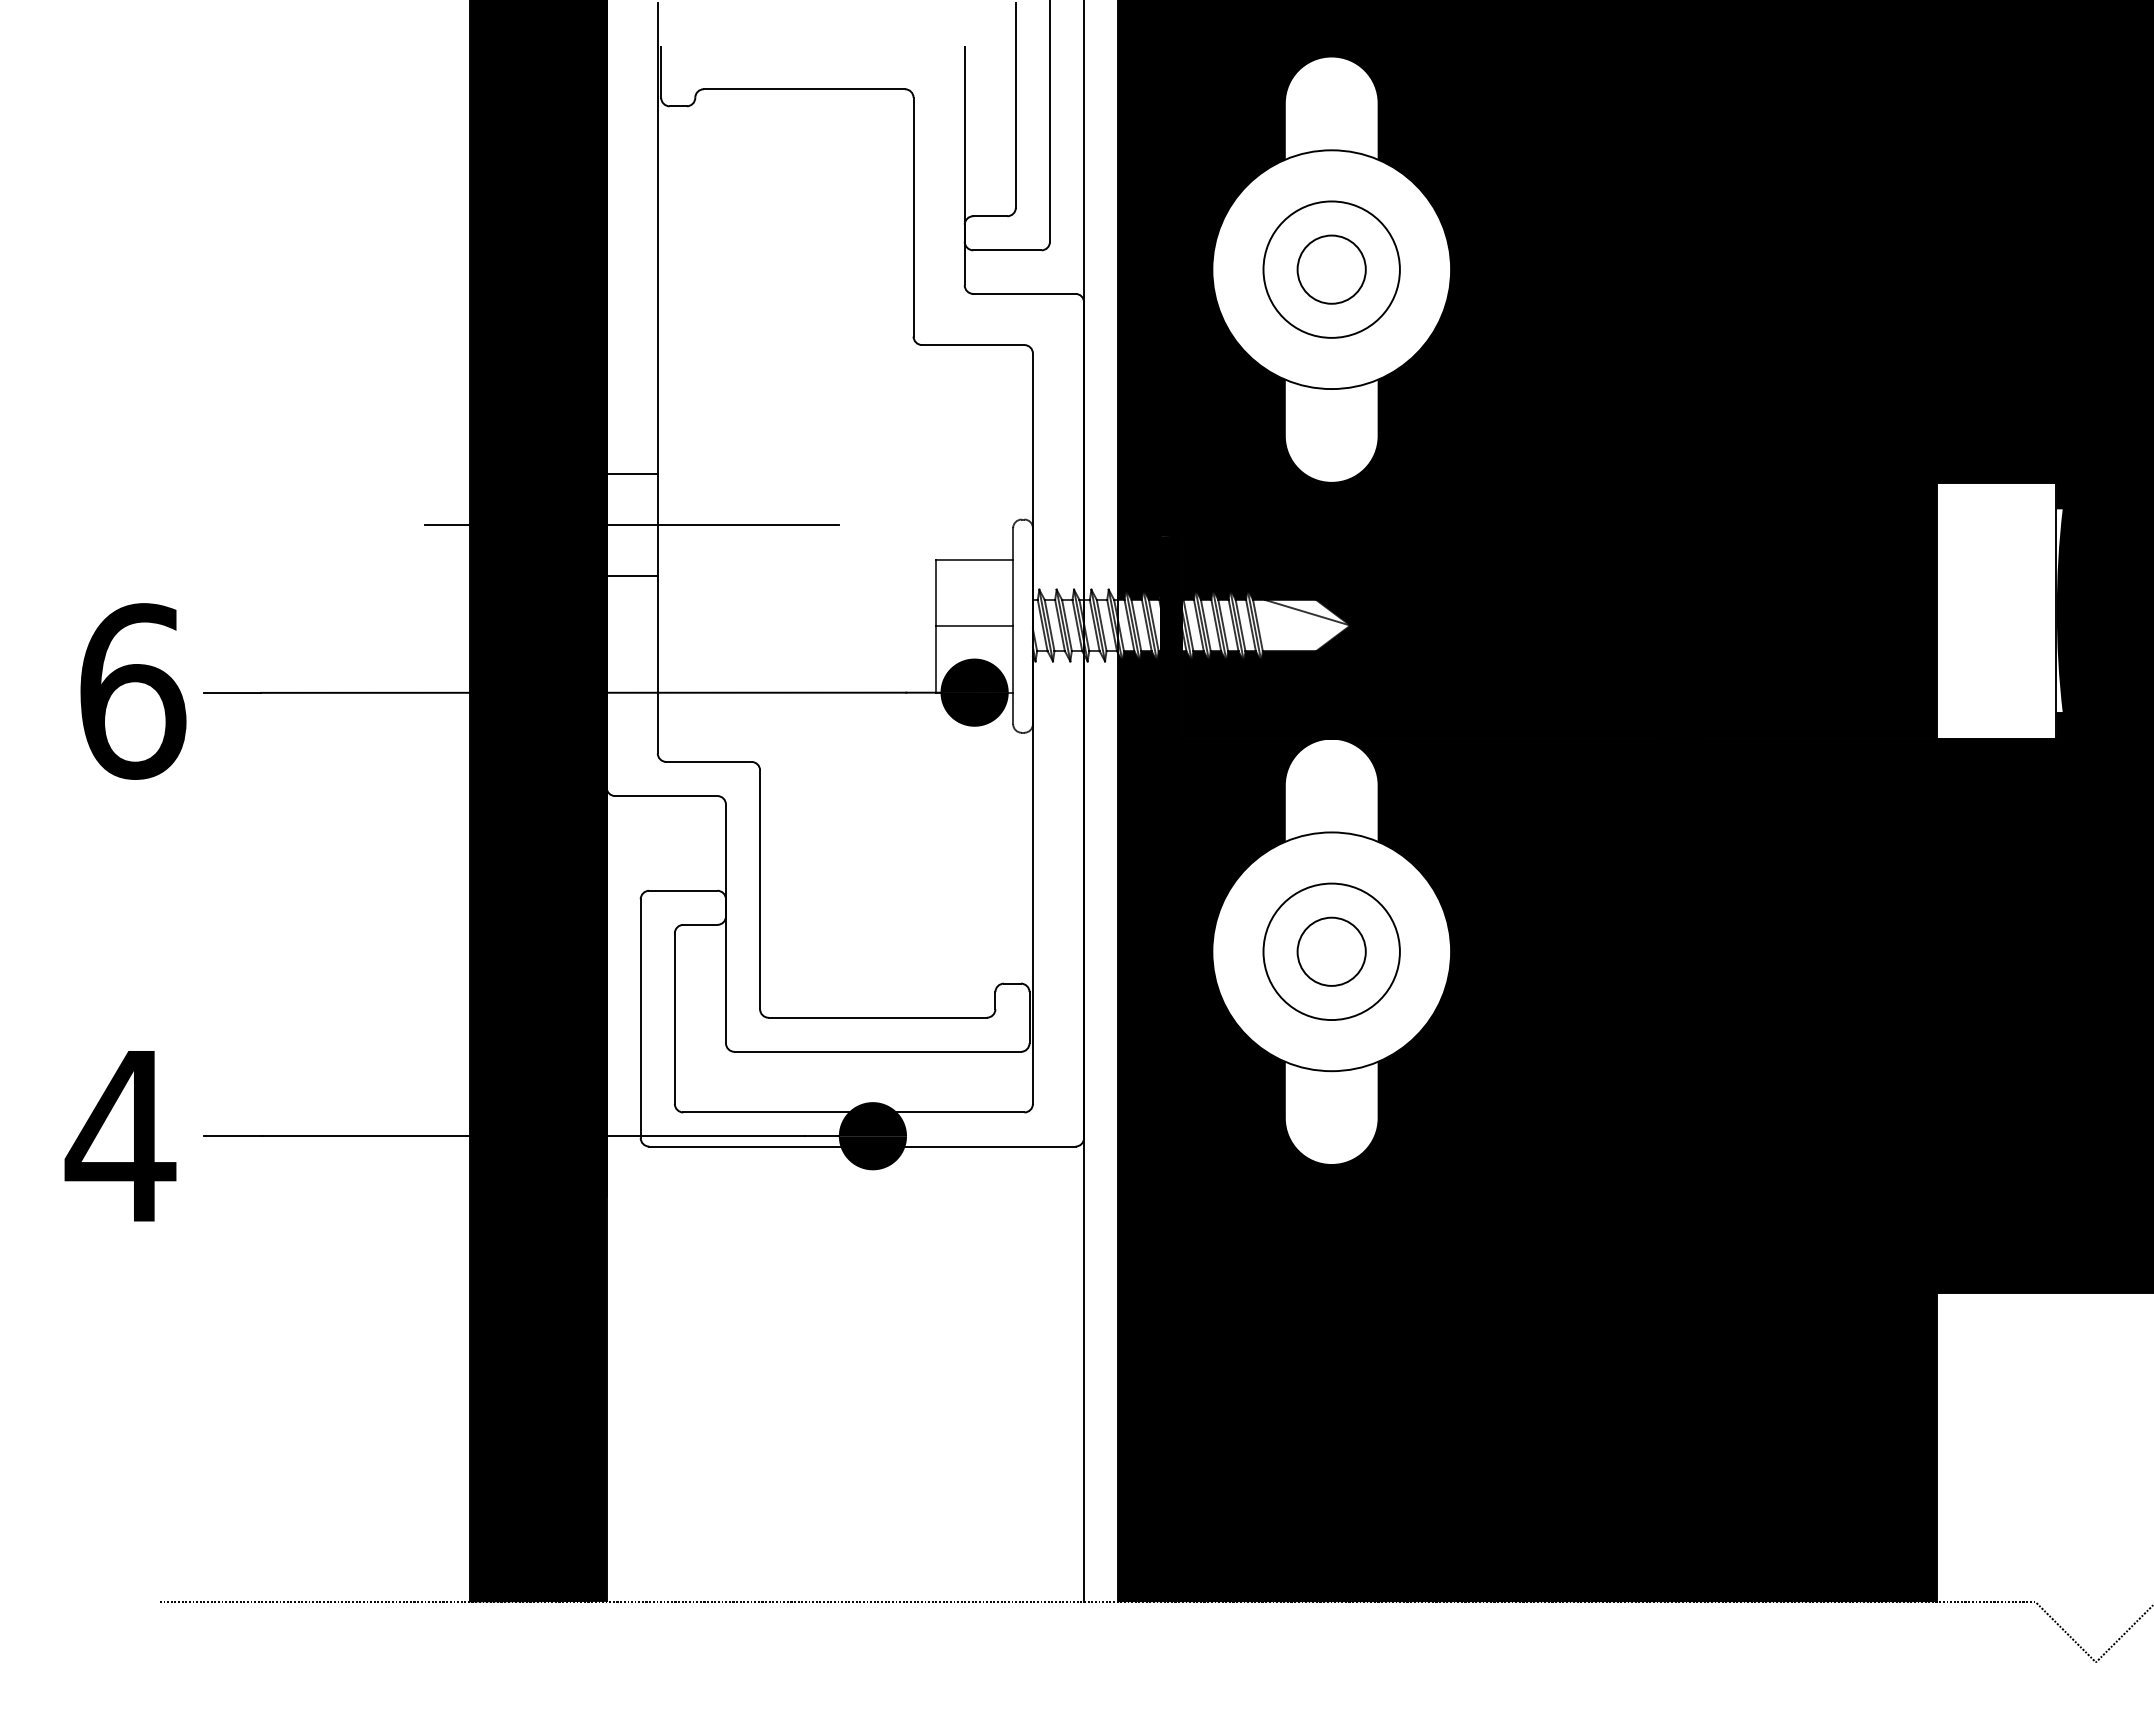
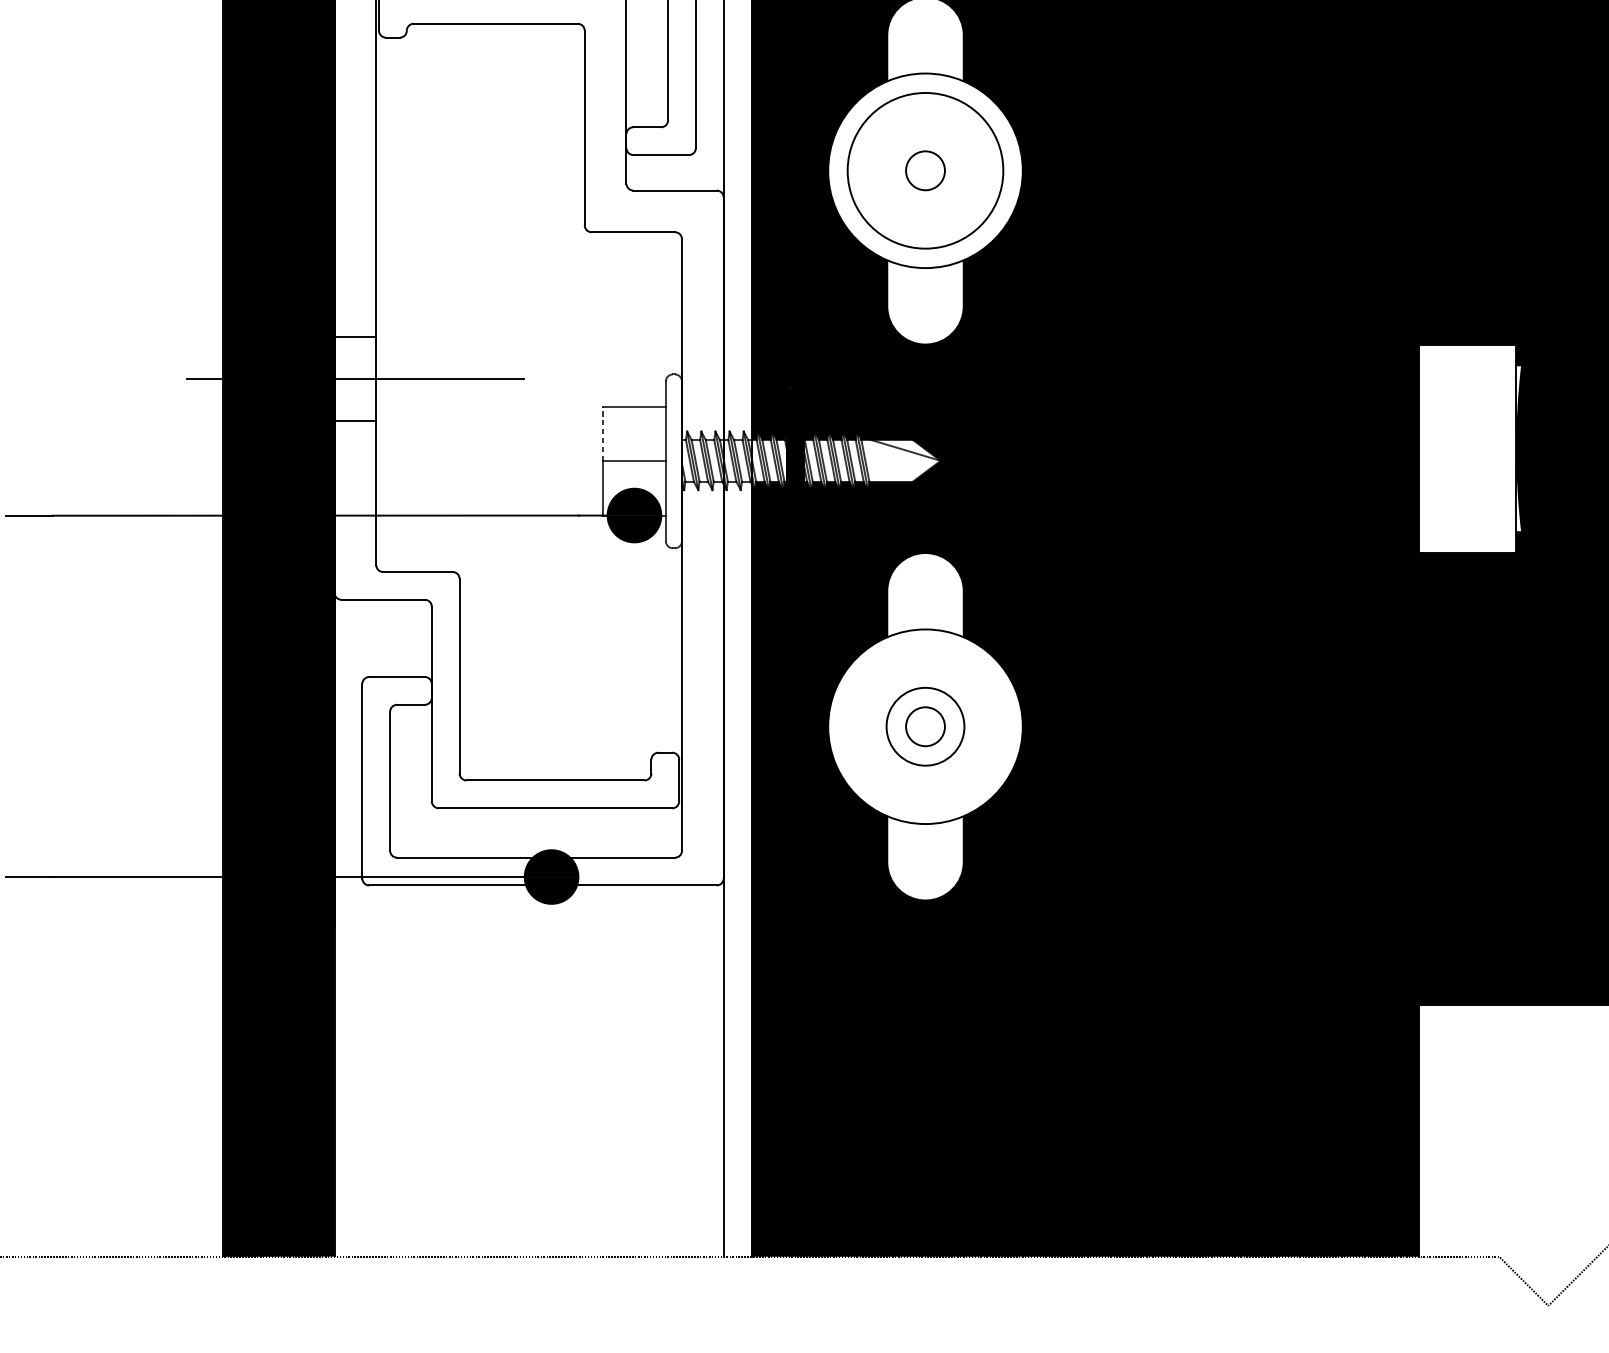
circle: (1331, 269) -> (925, 170), size x0.7
circle: (1331, 269) -> (925, 170), size x1.4
line: (936, 592) -> (603, 433), solid -> dashed
circle: (1331, 951) -> (925, 726), size x0.7
circle: (1331, 951) -> (925, 726), size x0.7

